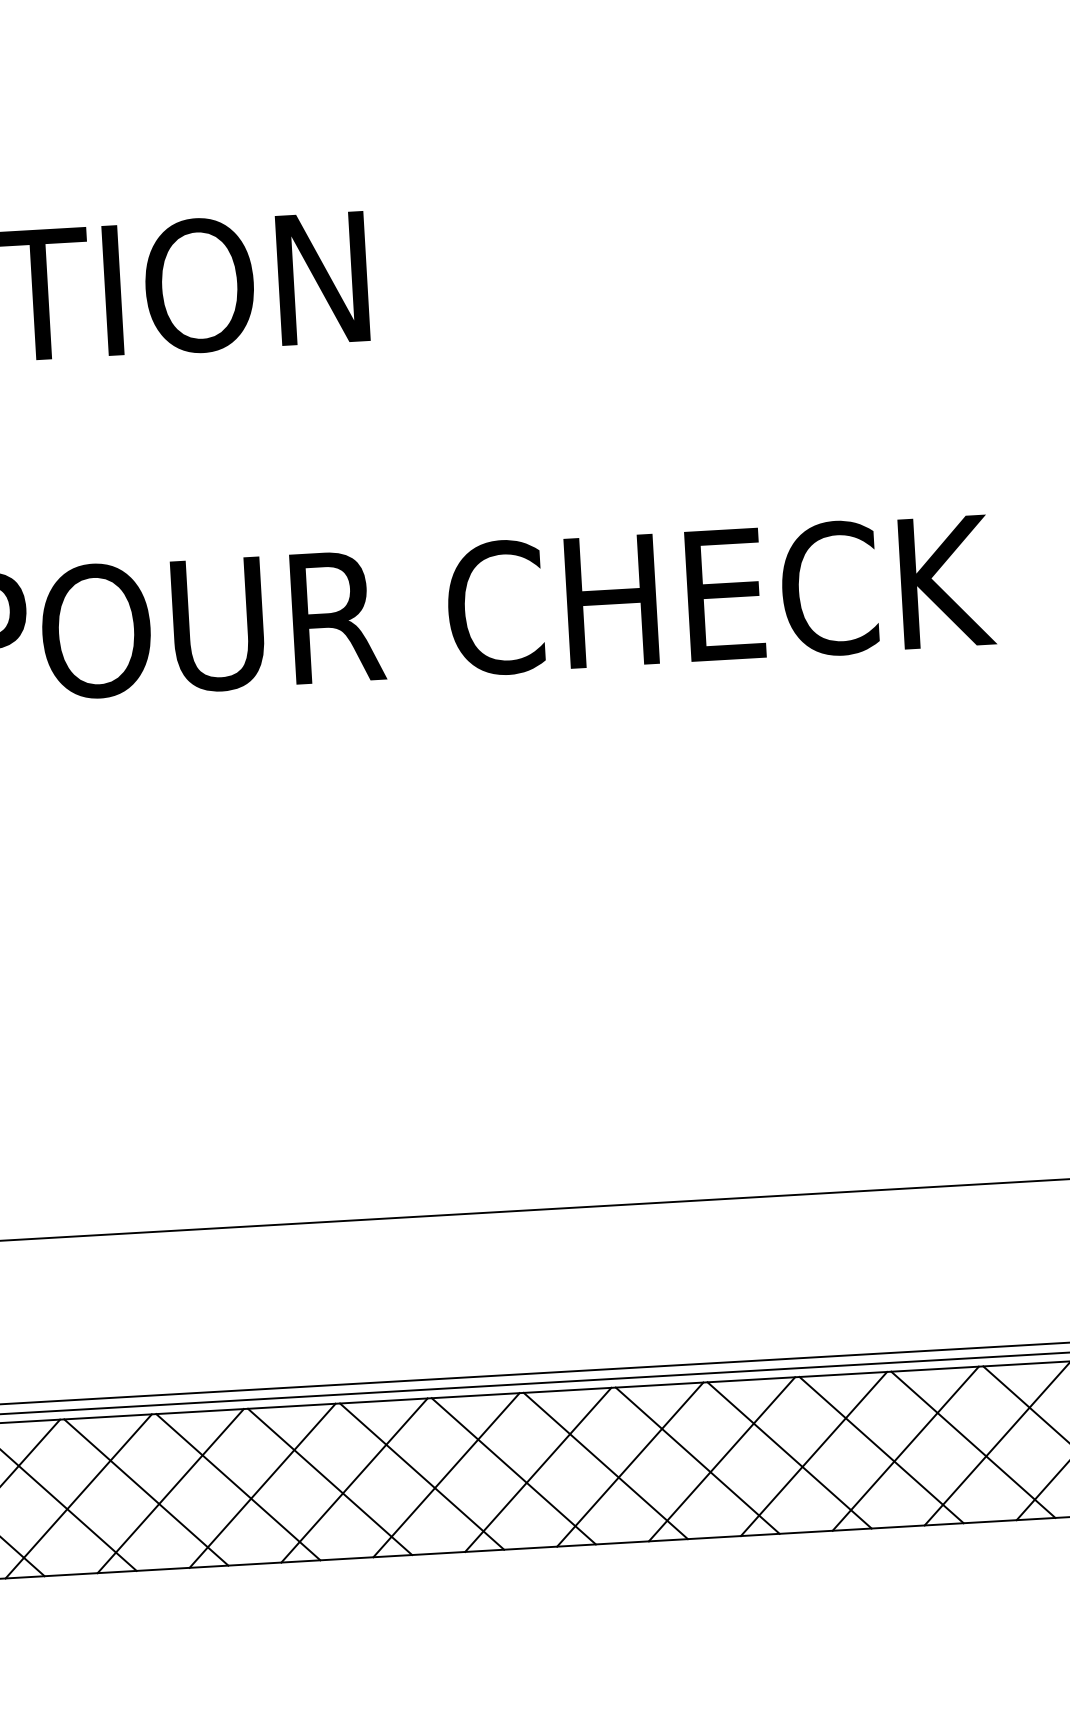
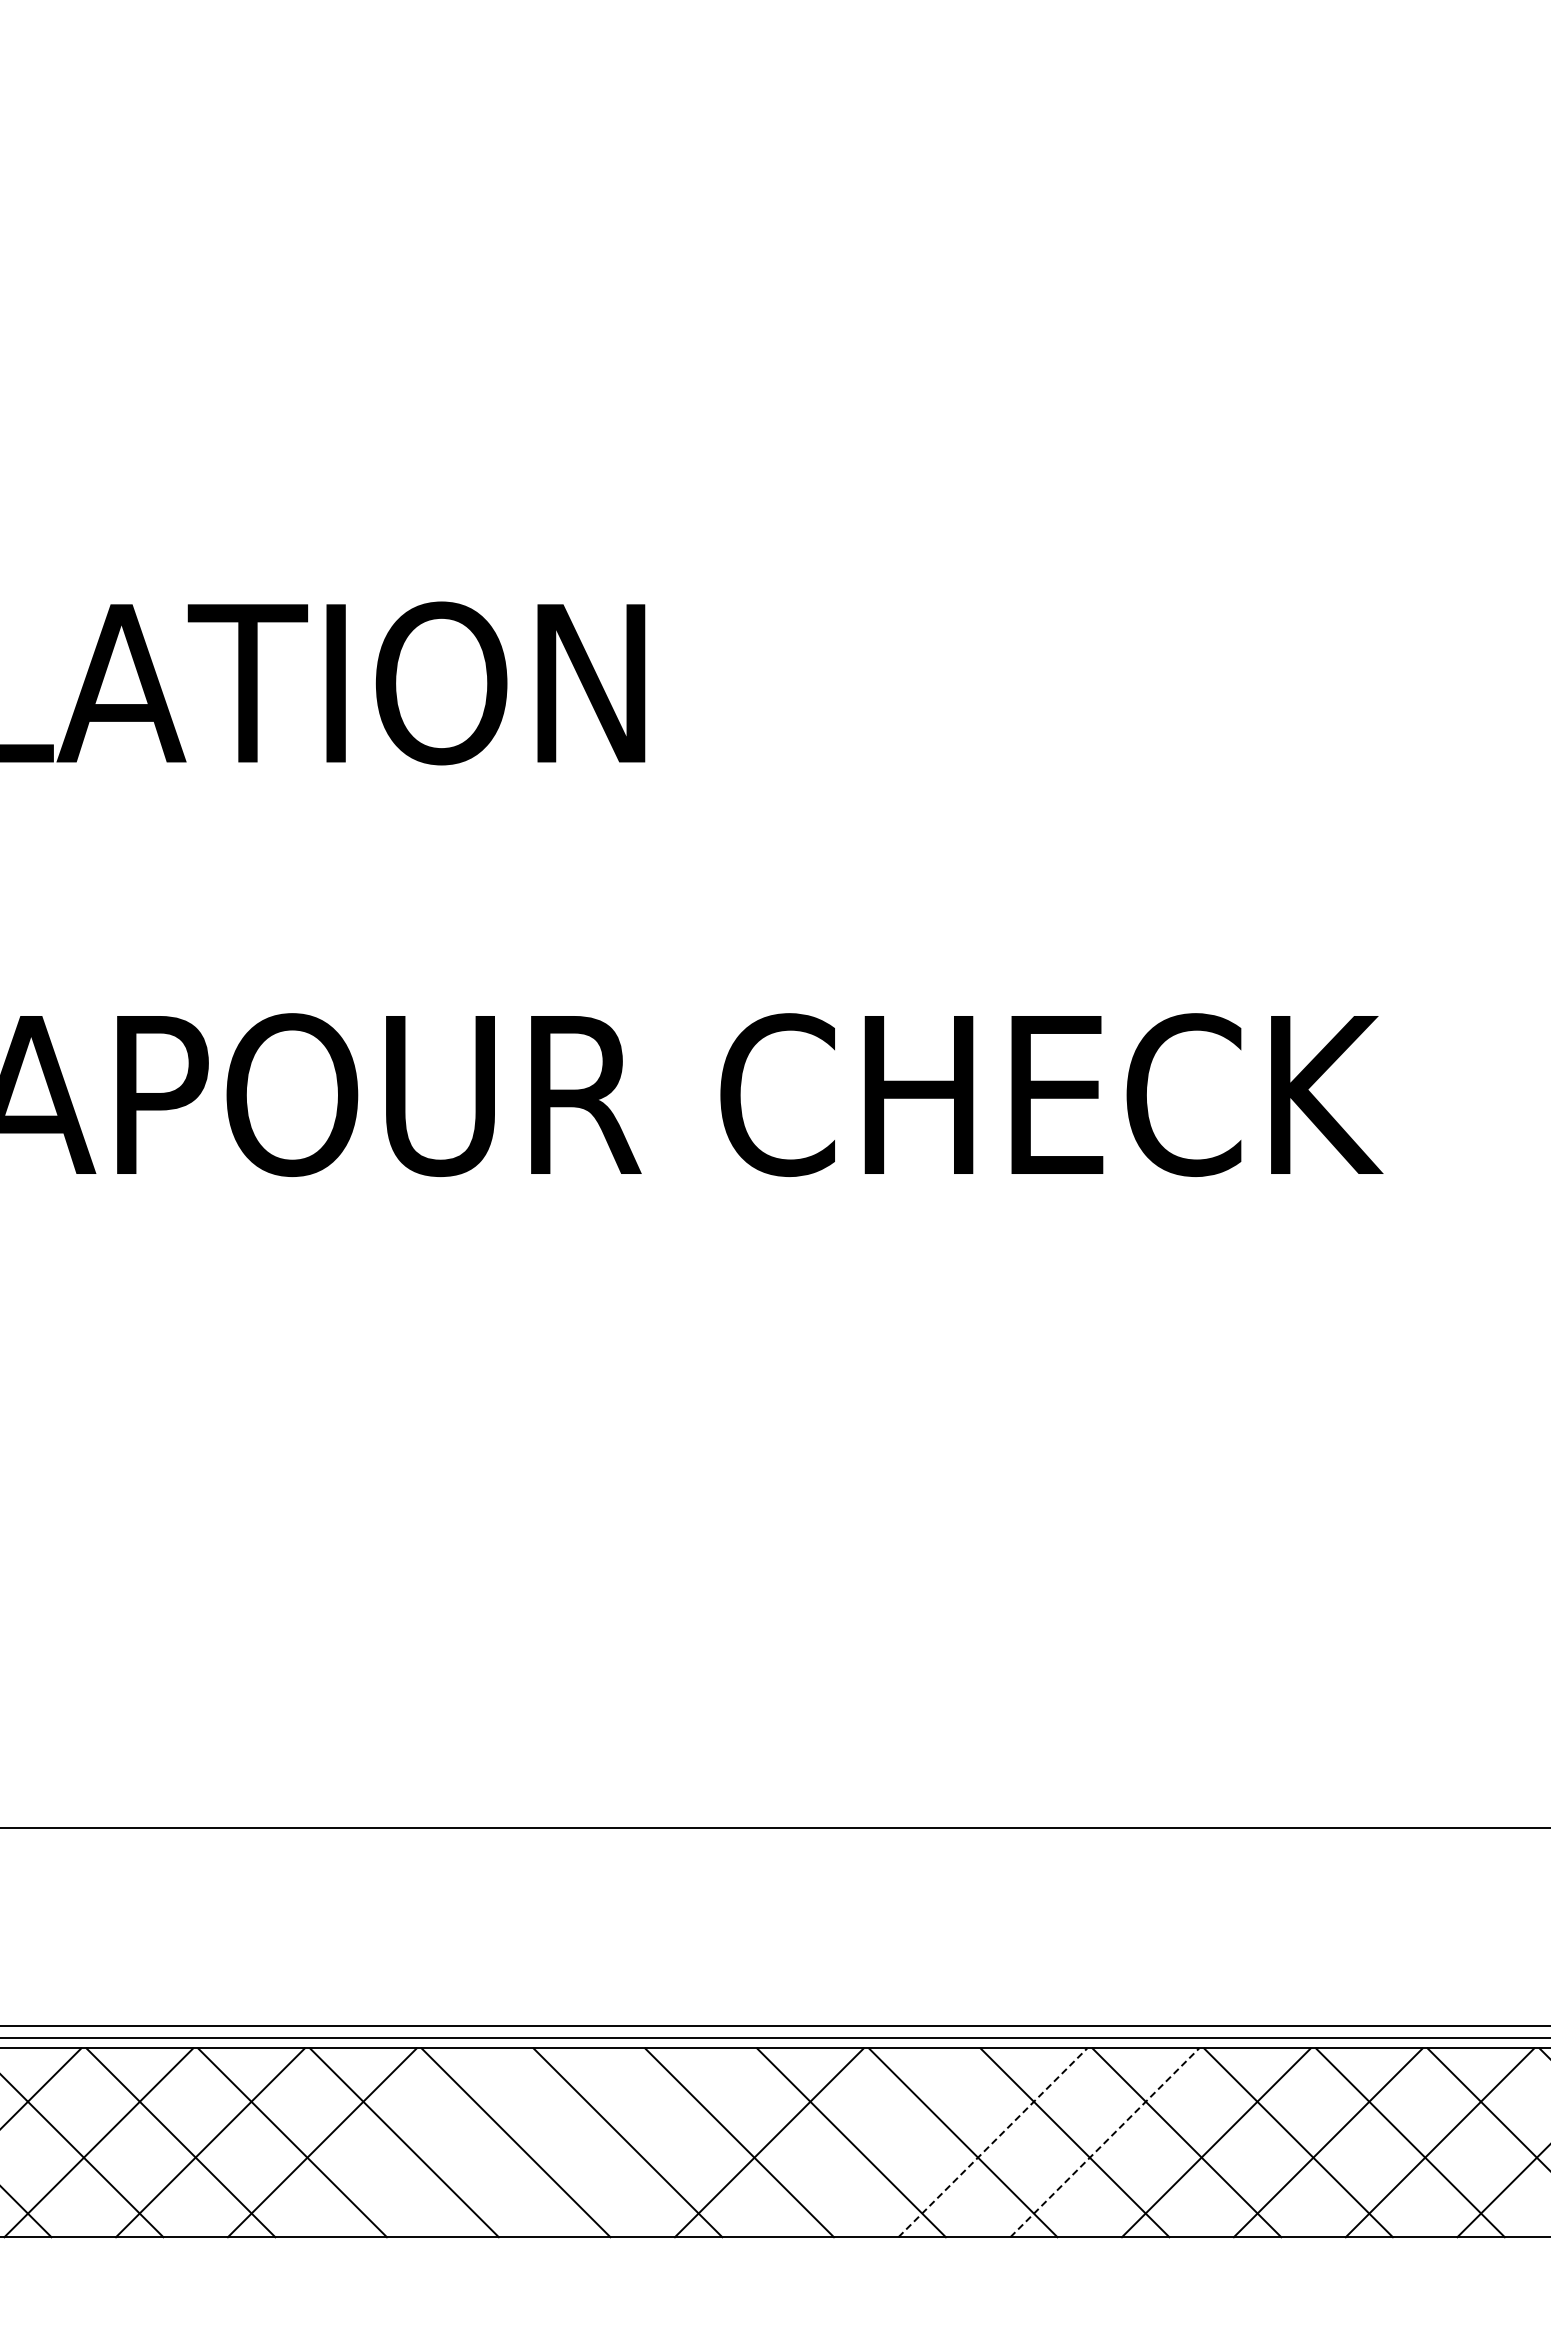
line: (814, 1453) -> (1105, 2142), solid -> dashed
line: (722, 1458) -> (993, 2142), solid -> dashed
line: (629, 1464) -> (880, 2142), removed
line: (446, 1474) -> (657, 2142), removed
line: (354, 1480) -> (545, 2142), removed
line: (262, 1485) -> (433, 2142), removed

